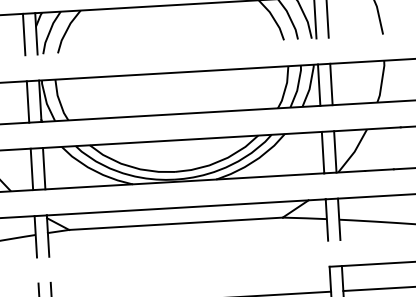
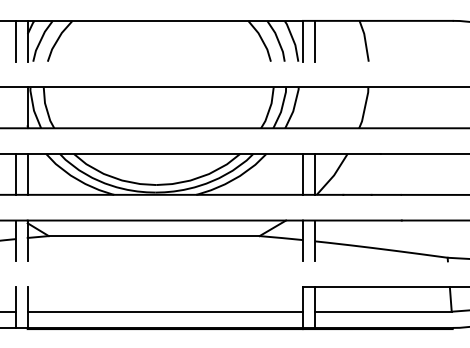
line: (318, 84) -> (302, 107), removed
line: (331, 84) -> (315, 107), removed
line: (27, 101) -> (15, 107), removed

